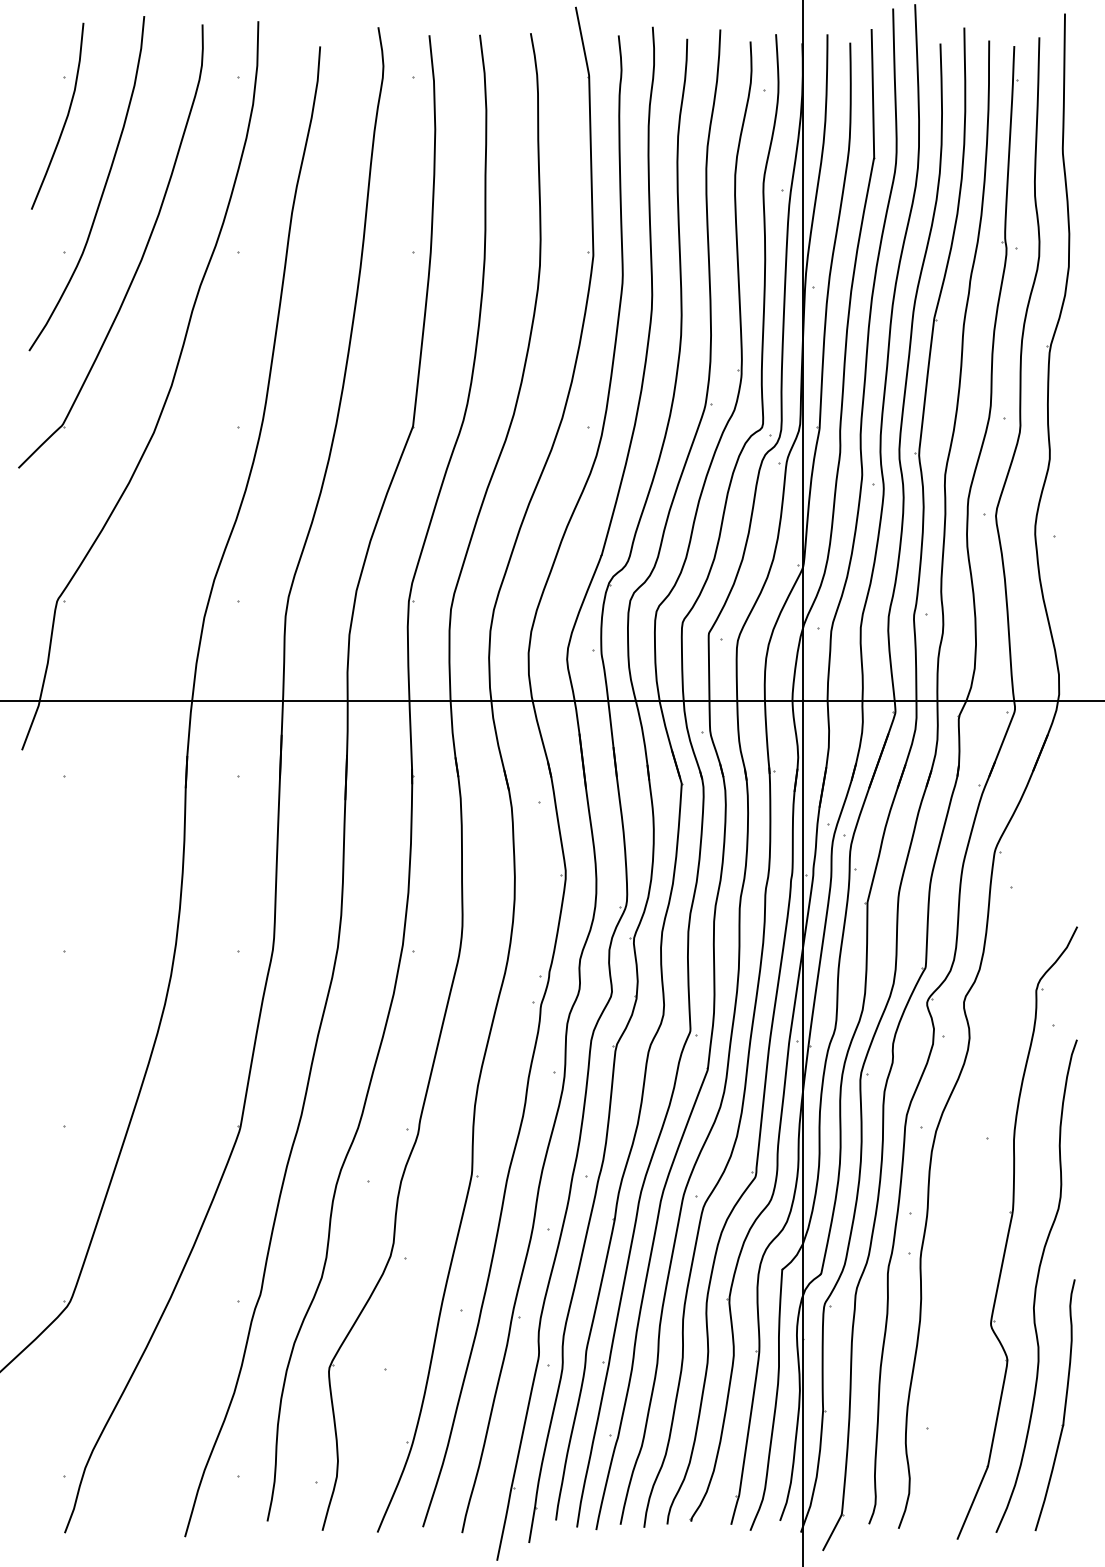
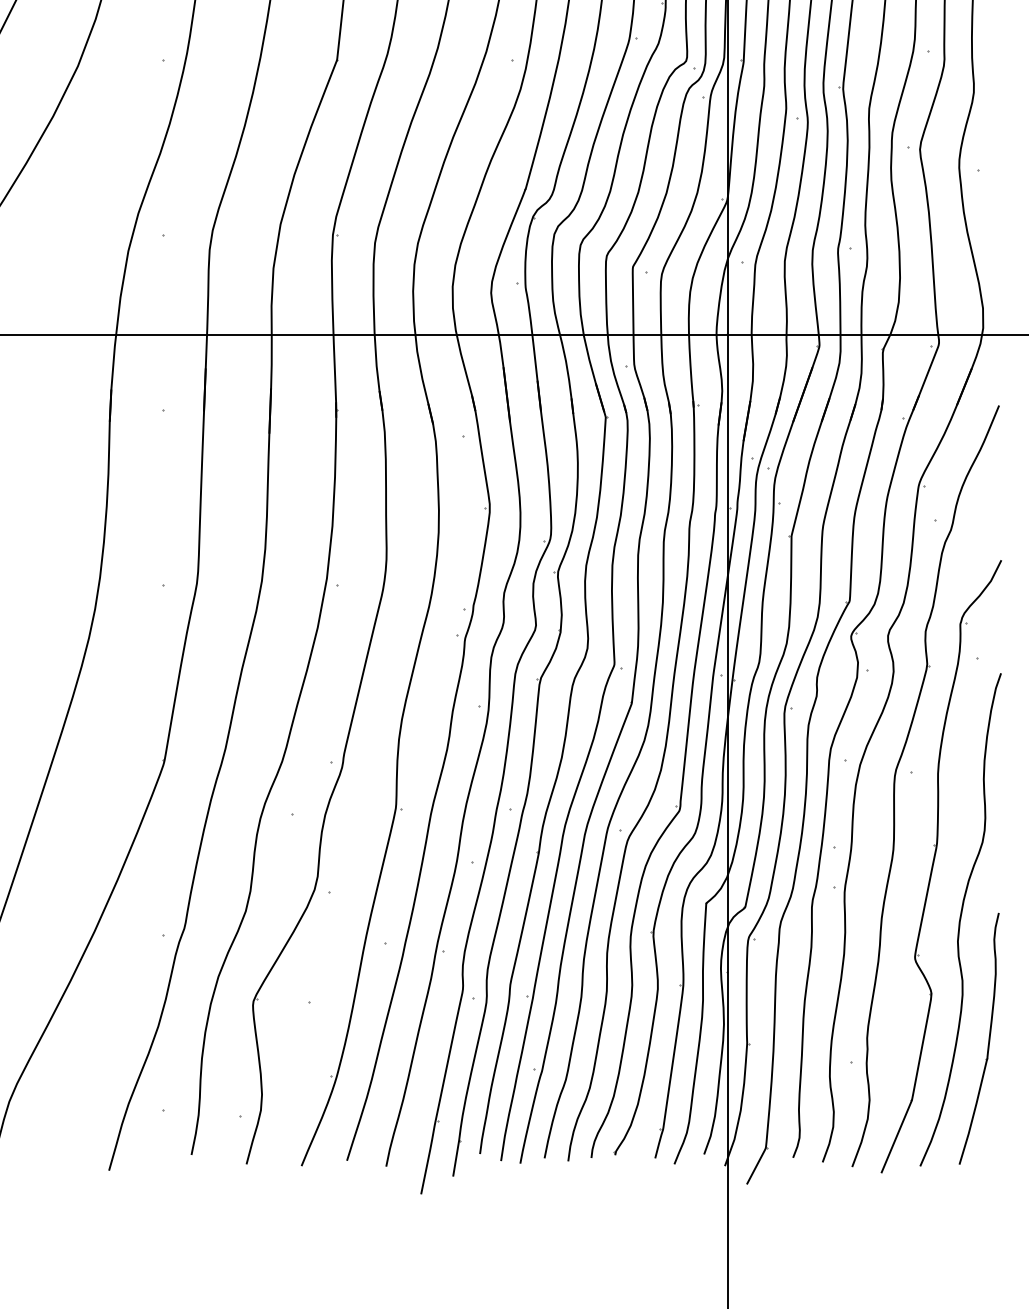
part: (971, 1152) -> (895, 786), added

